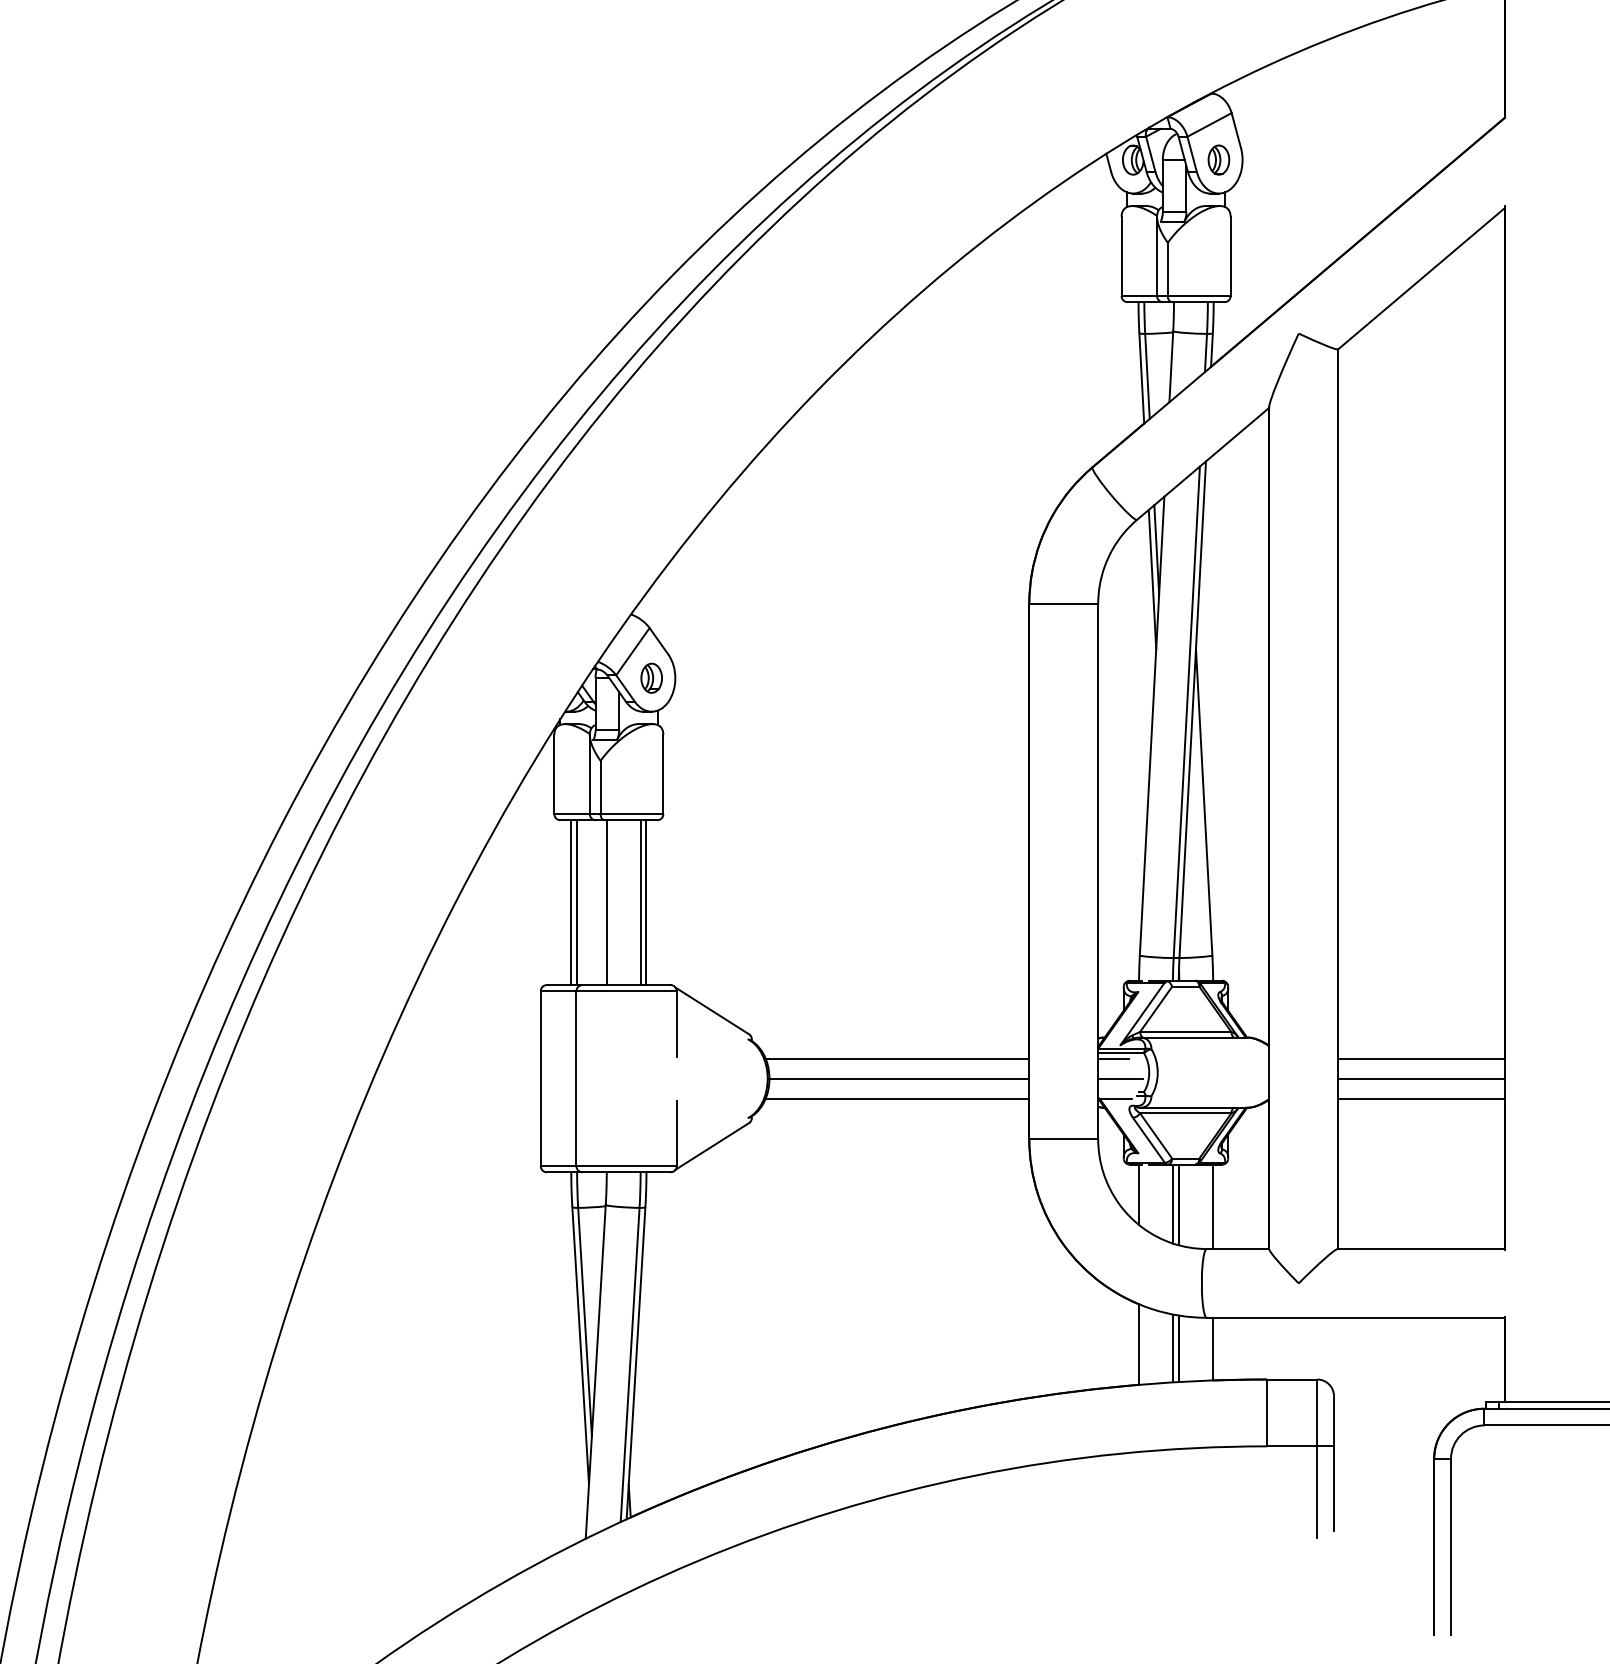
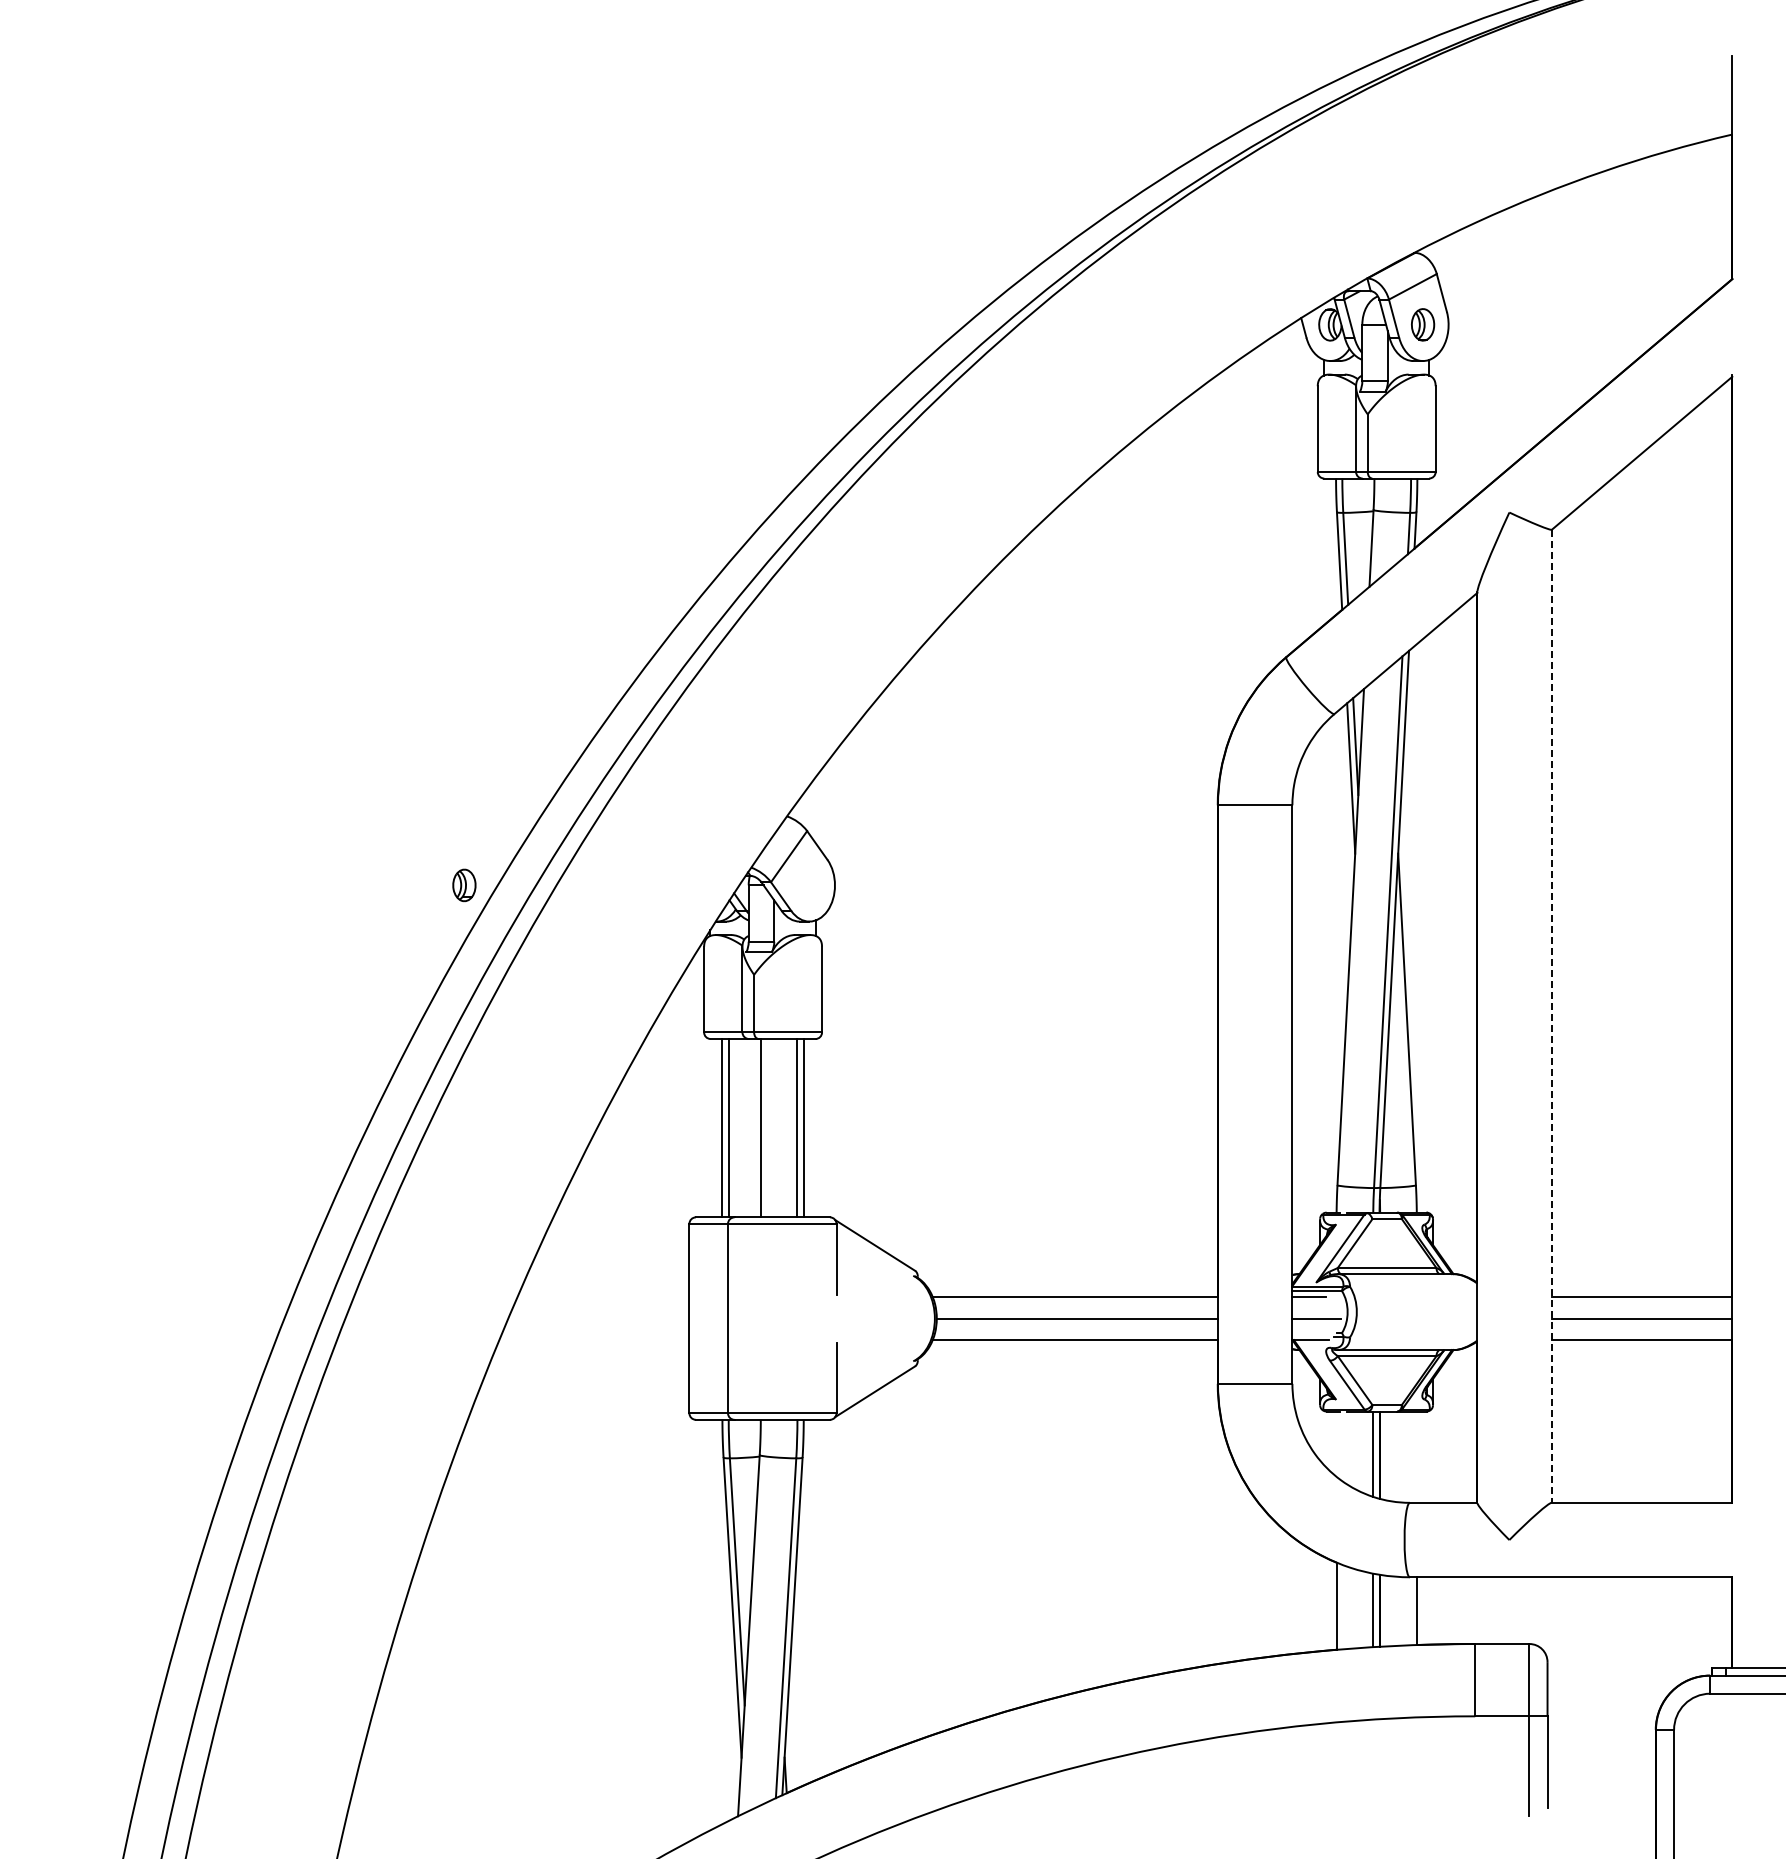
part: (651, 678) -> (464, 885), moved
line: (1337, 799) -> (1551, 1016), solid -> dashed
line: (1138, 1194) -> (1336, 1443), removed
line: (1212, 1206) -> (1416, 1456), removed

